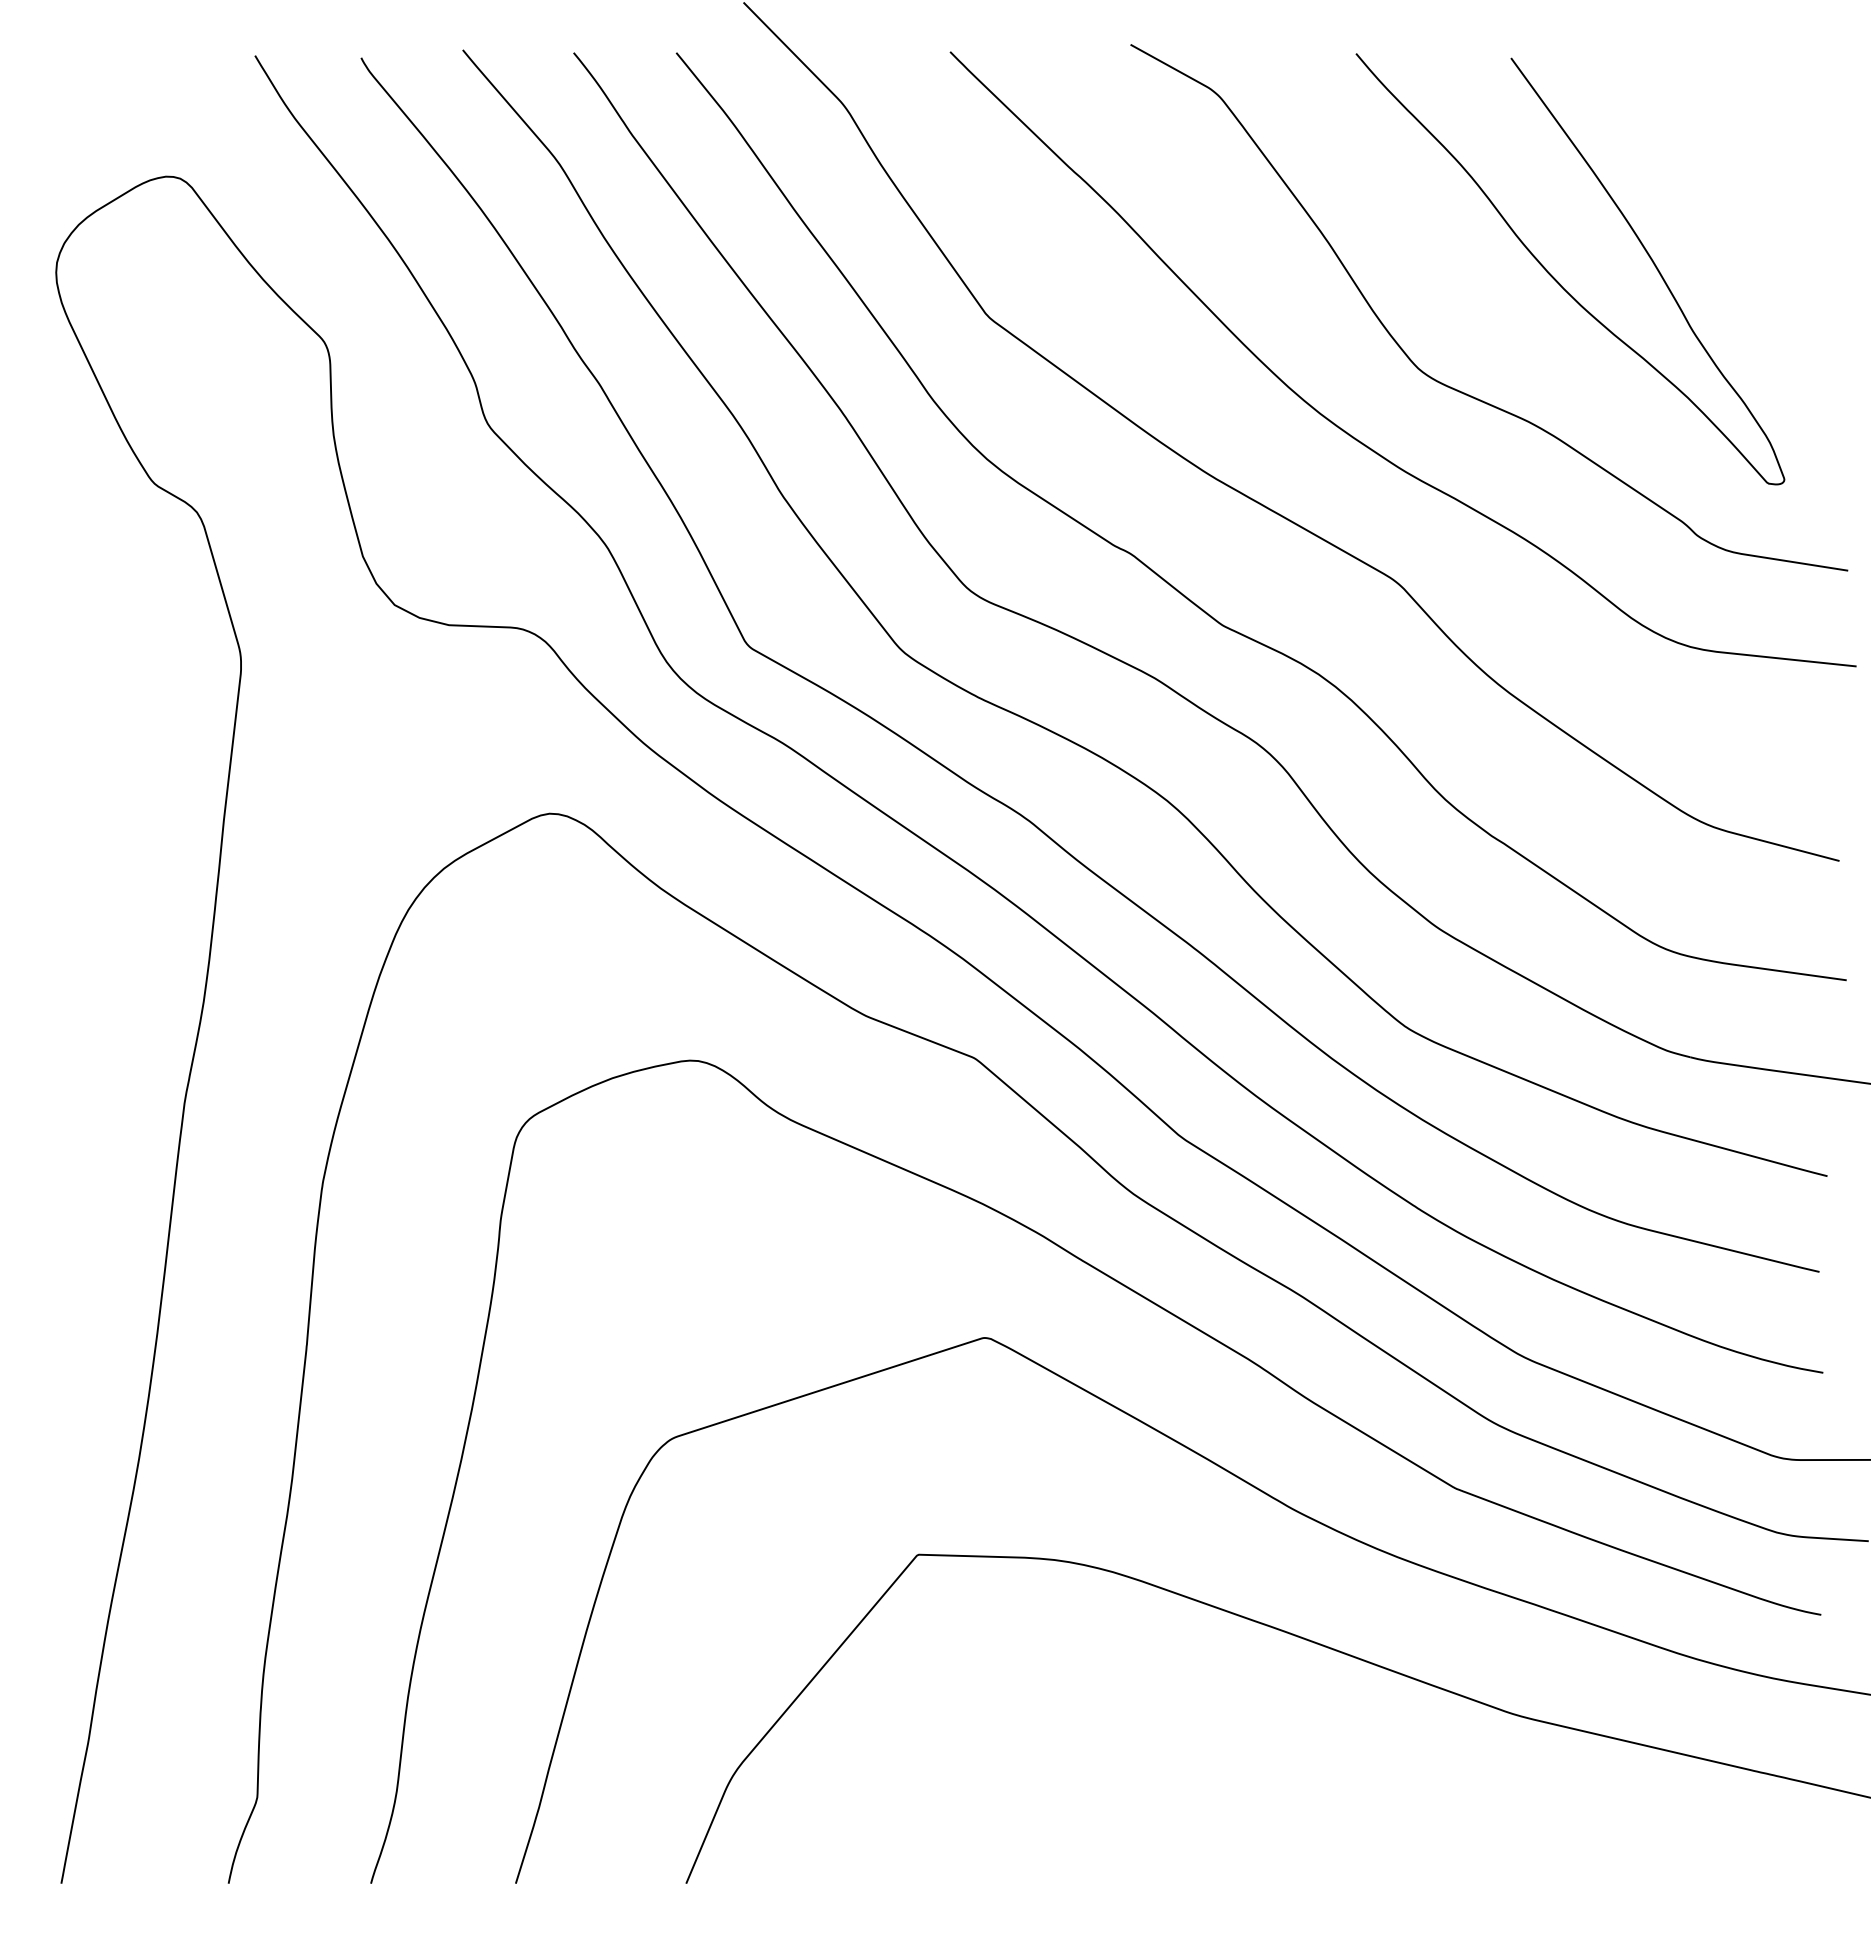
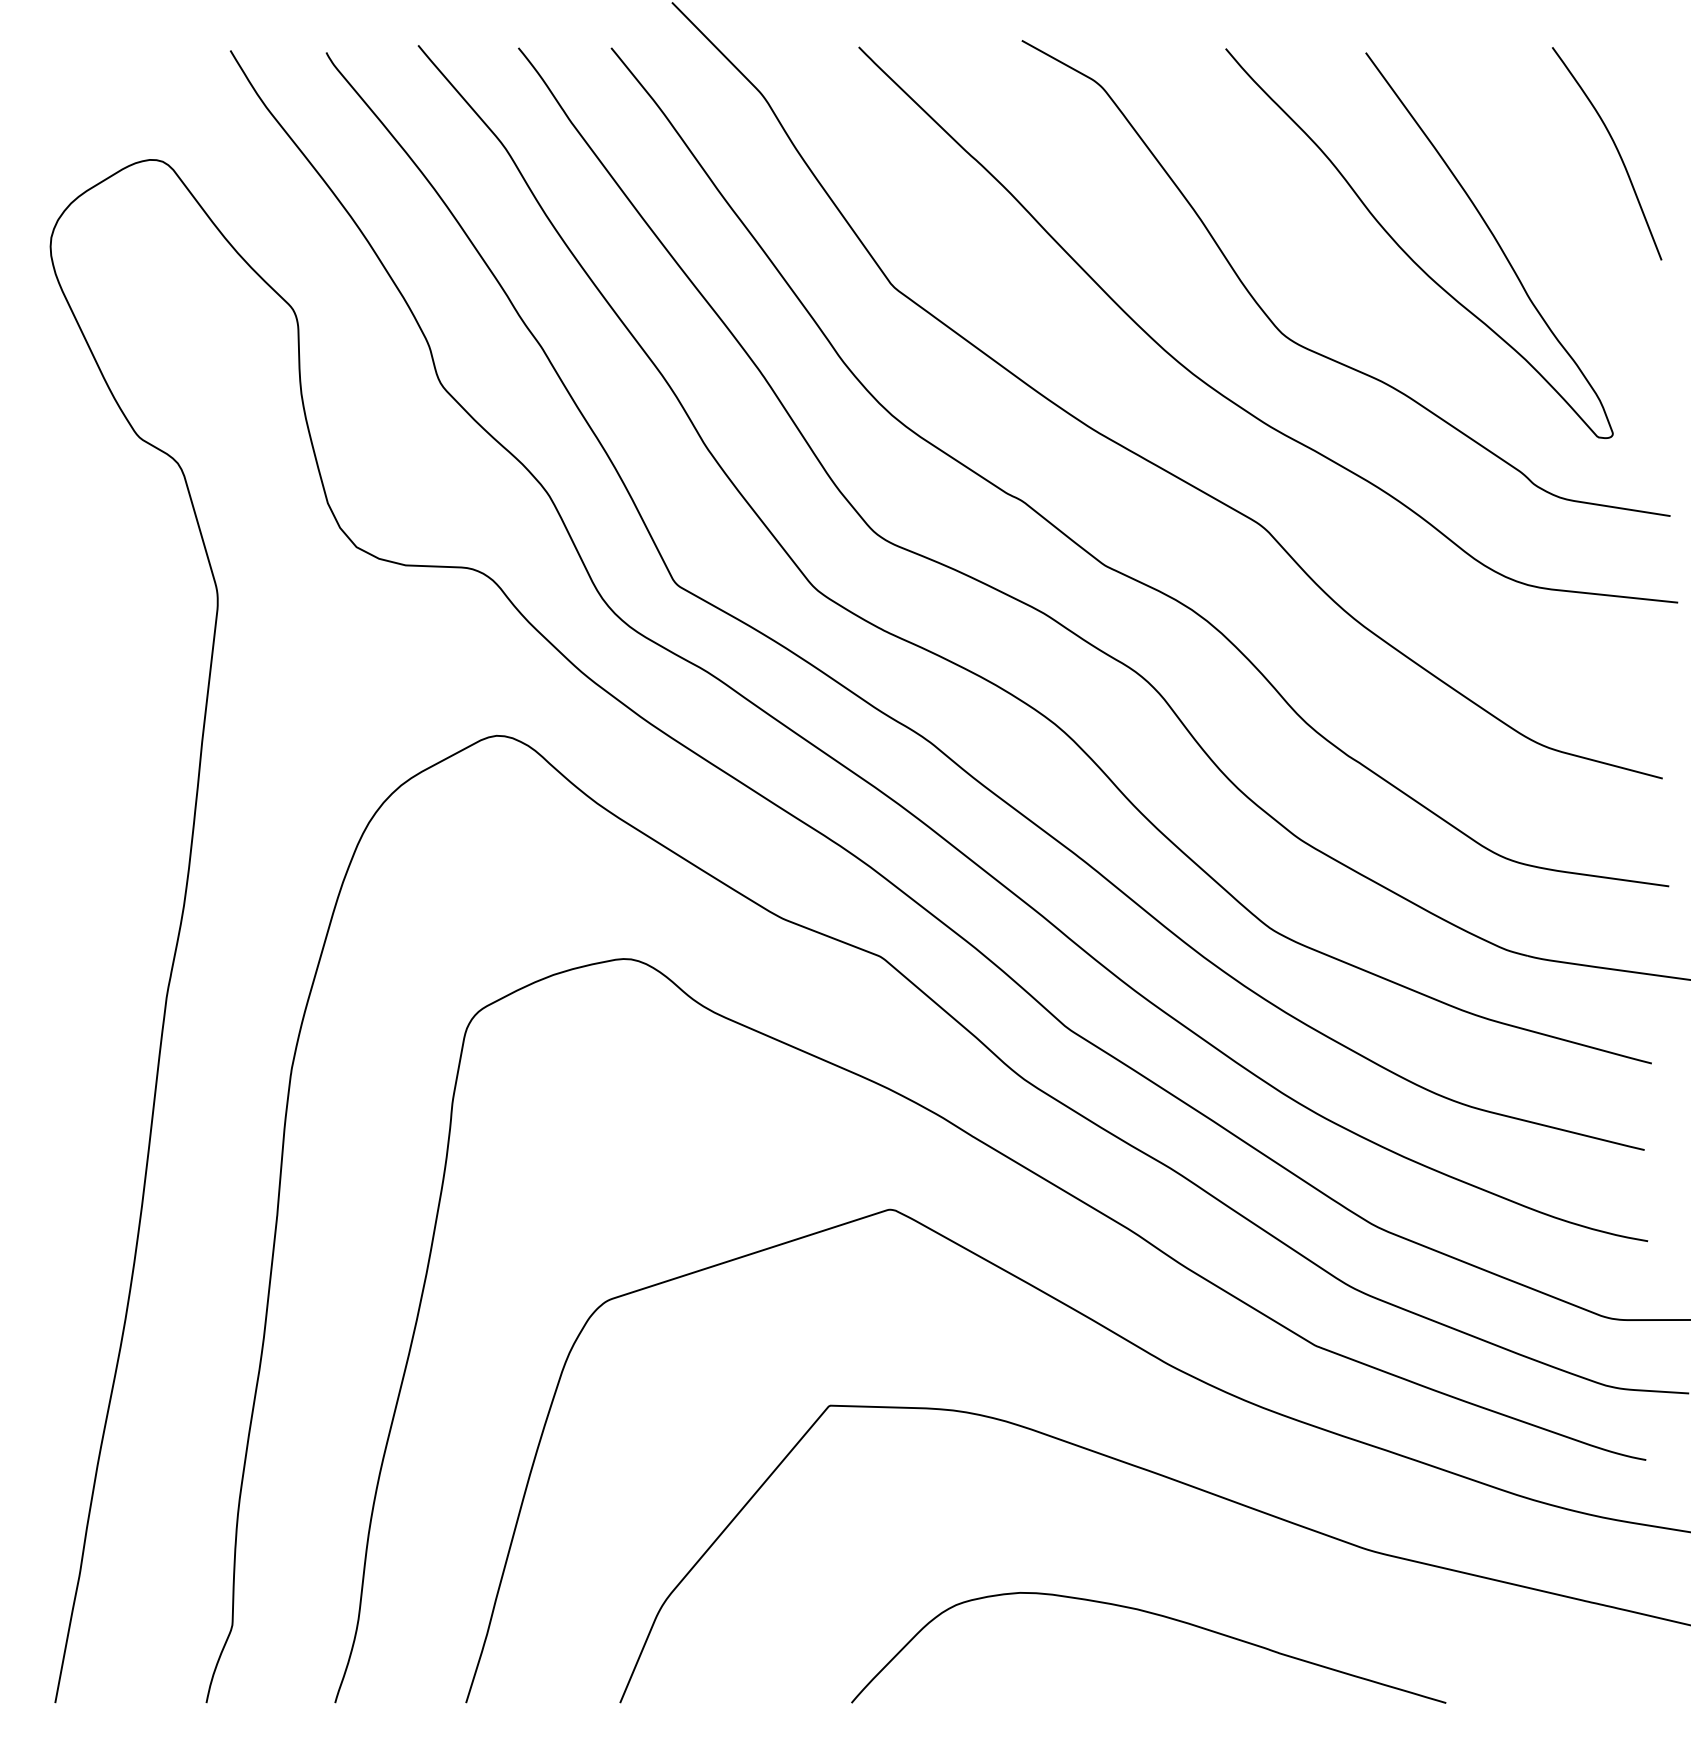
curve: (1787, 163) -> (1615, 148), added
curve: (1278, 1786) -> (1155, 1615), added

